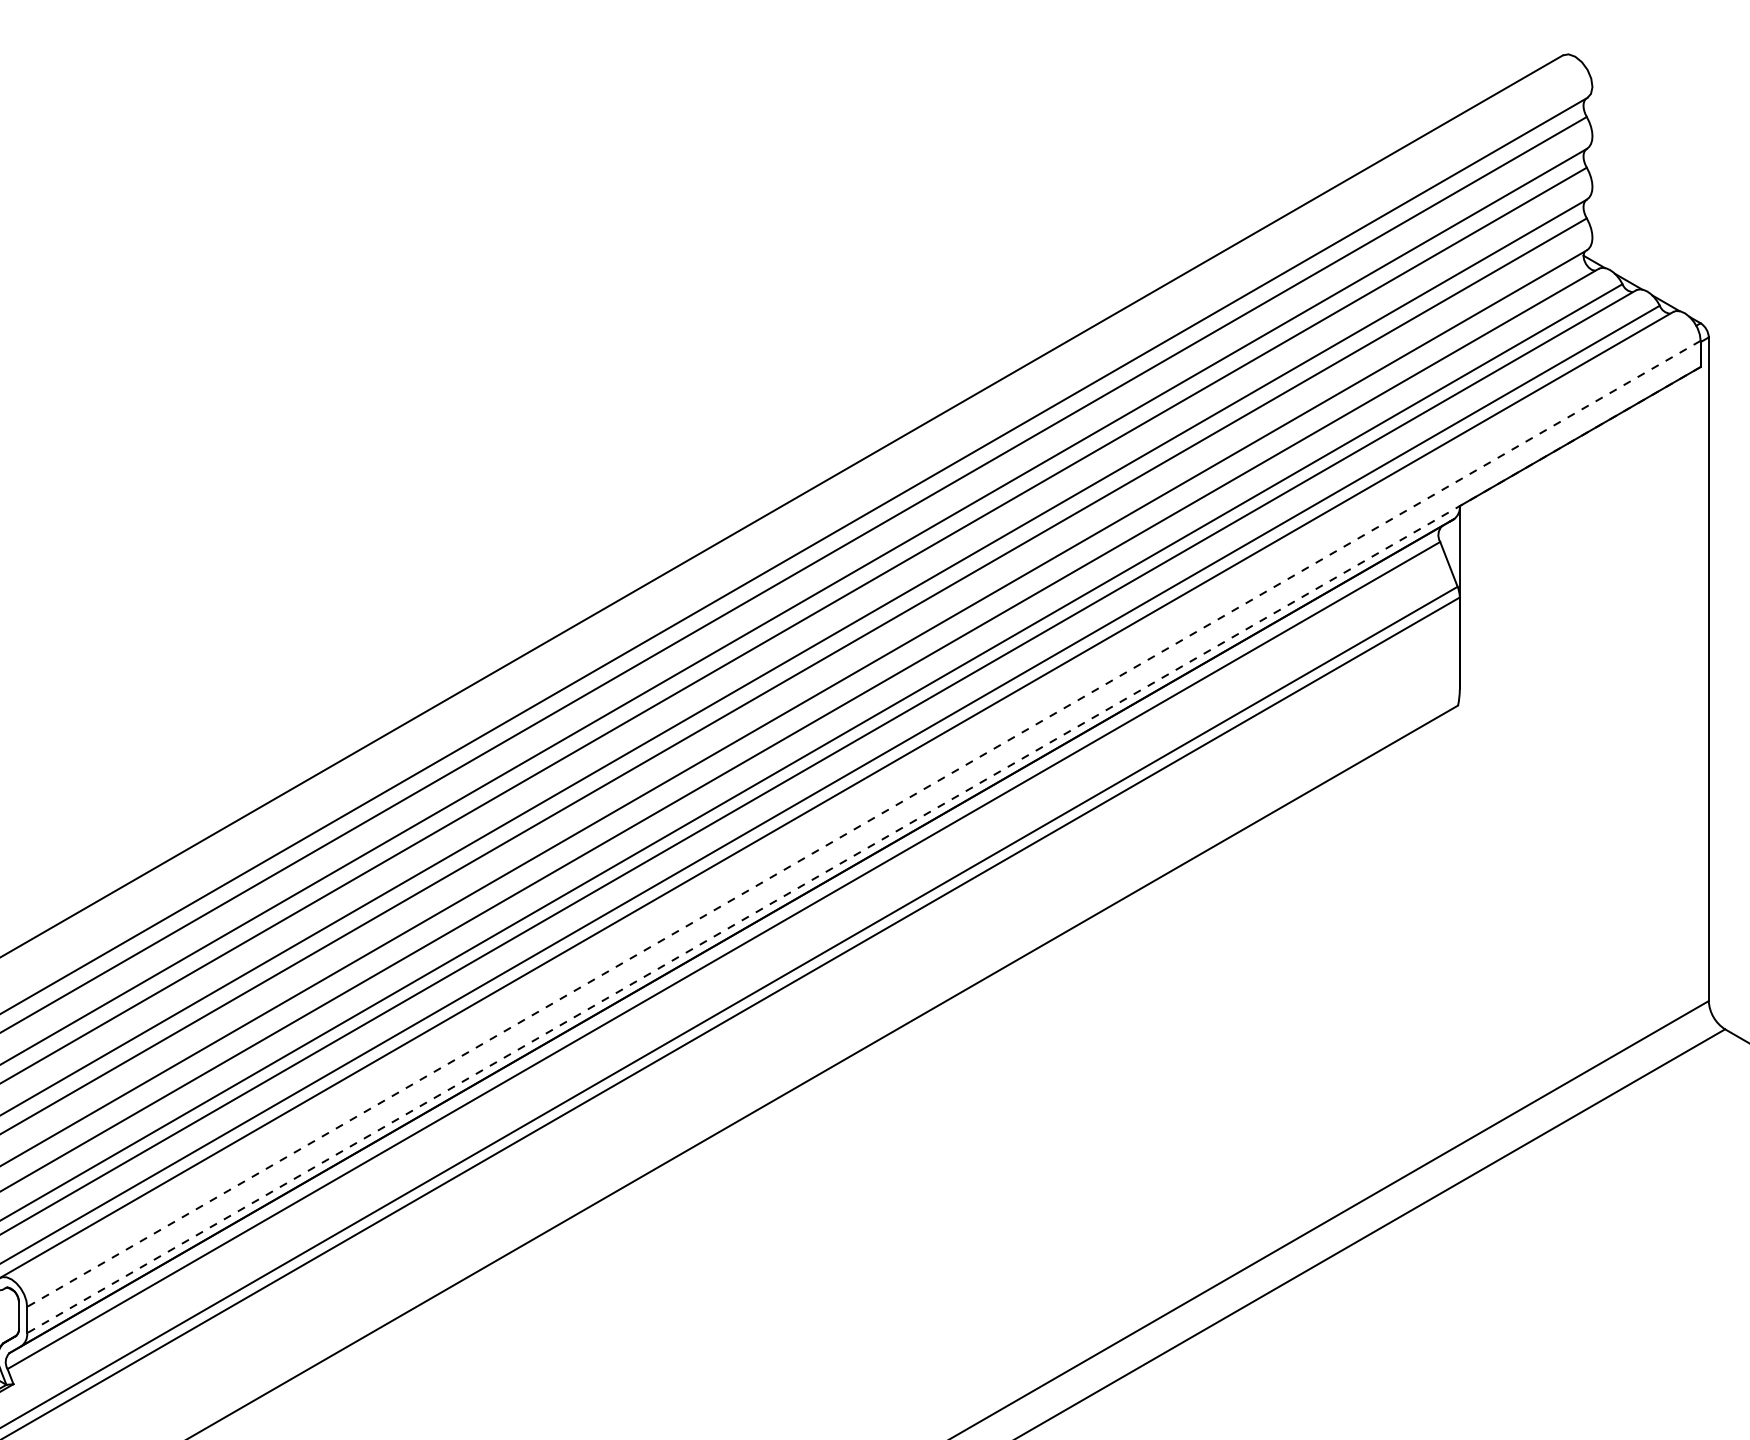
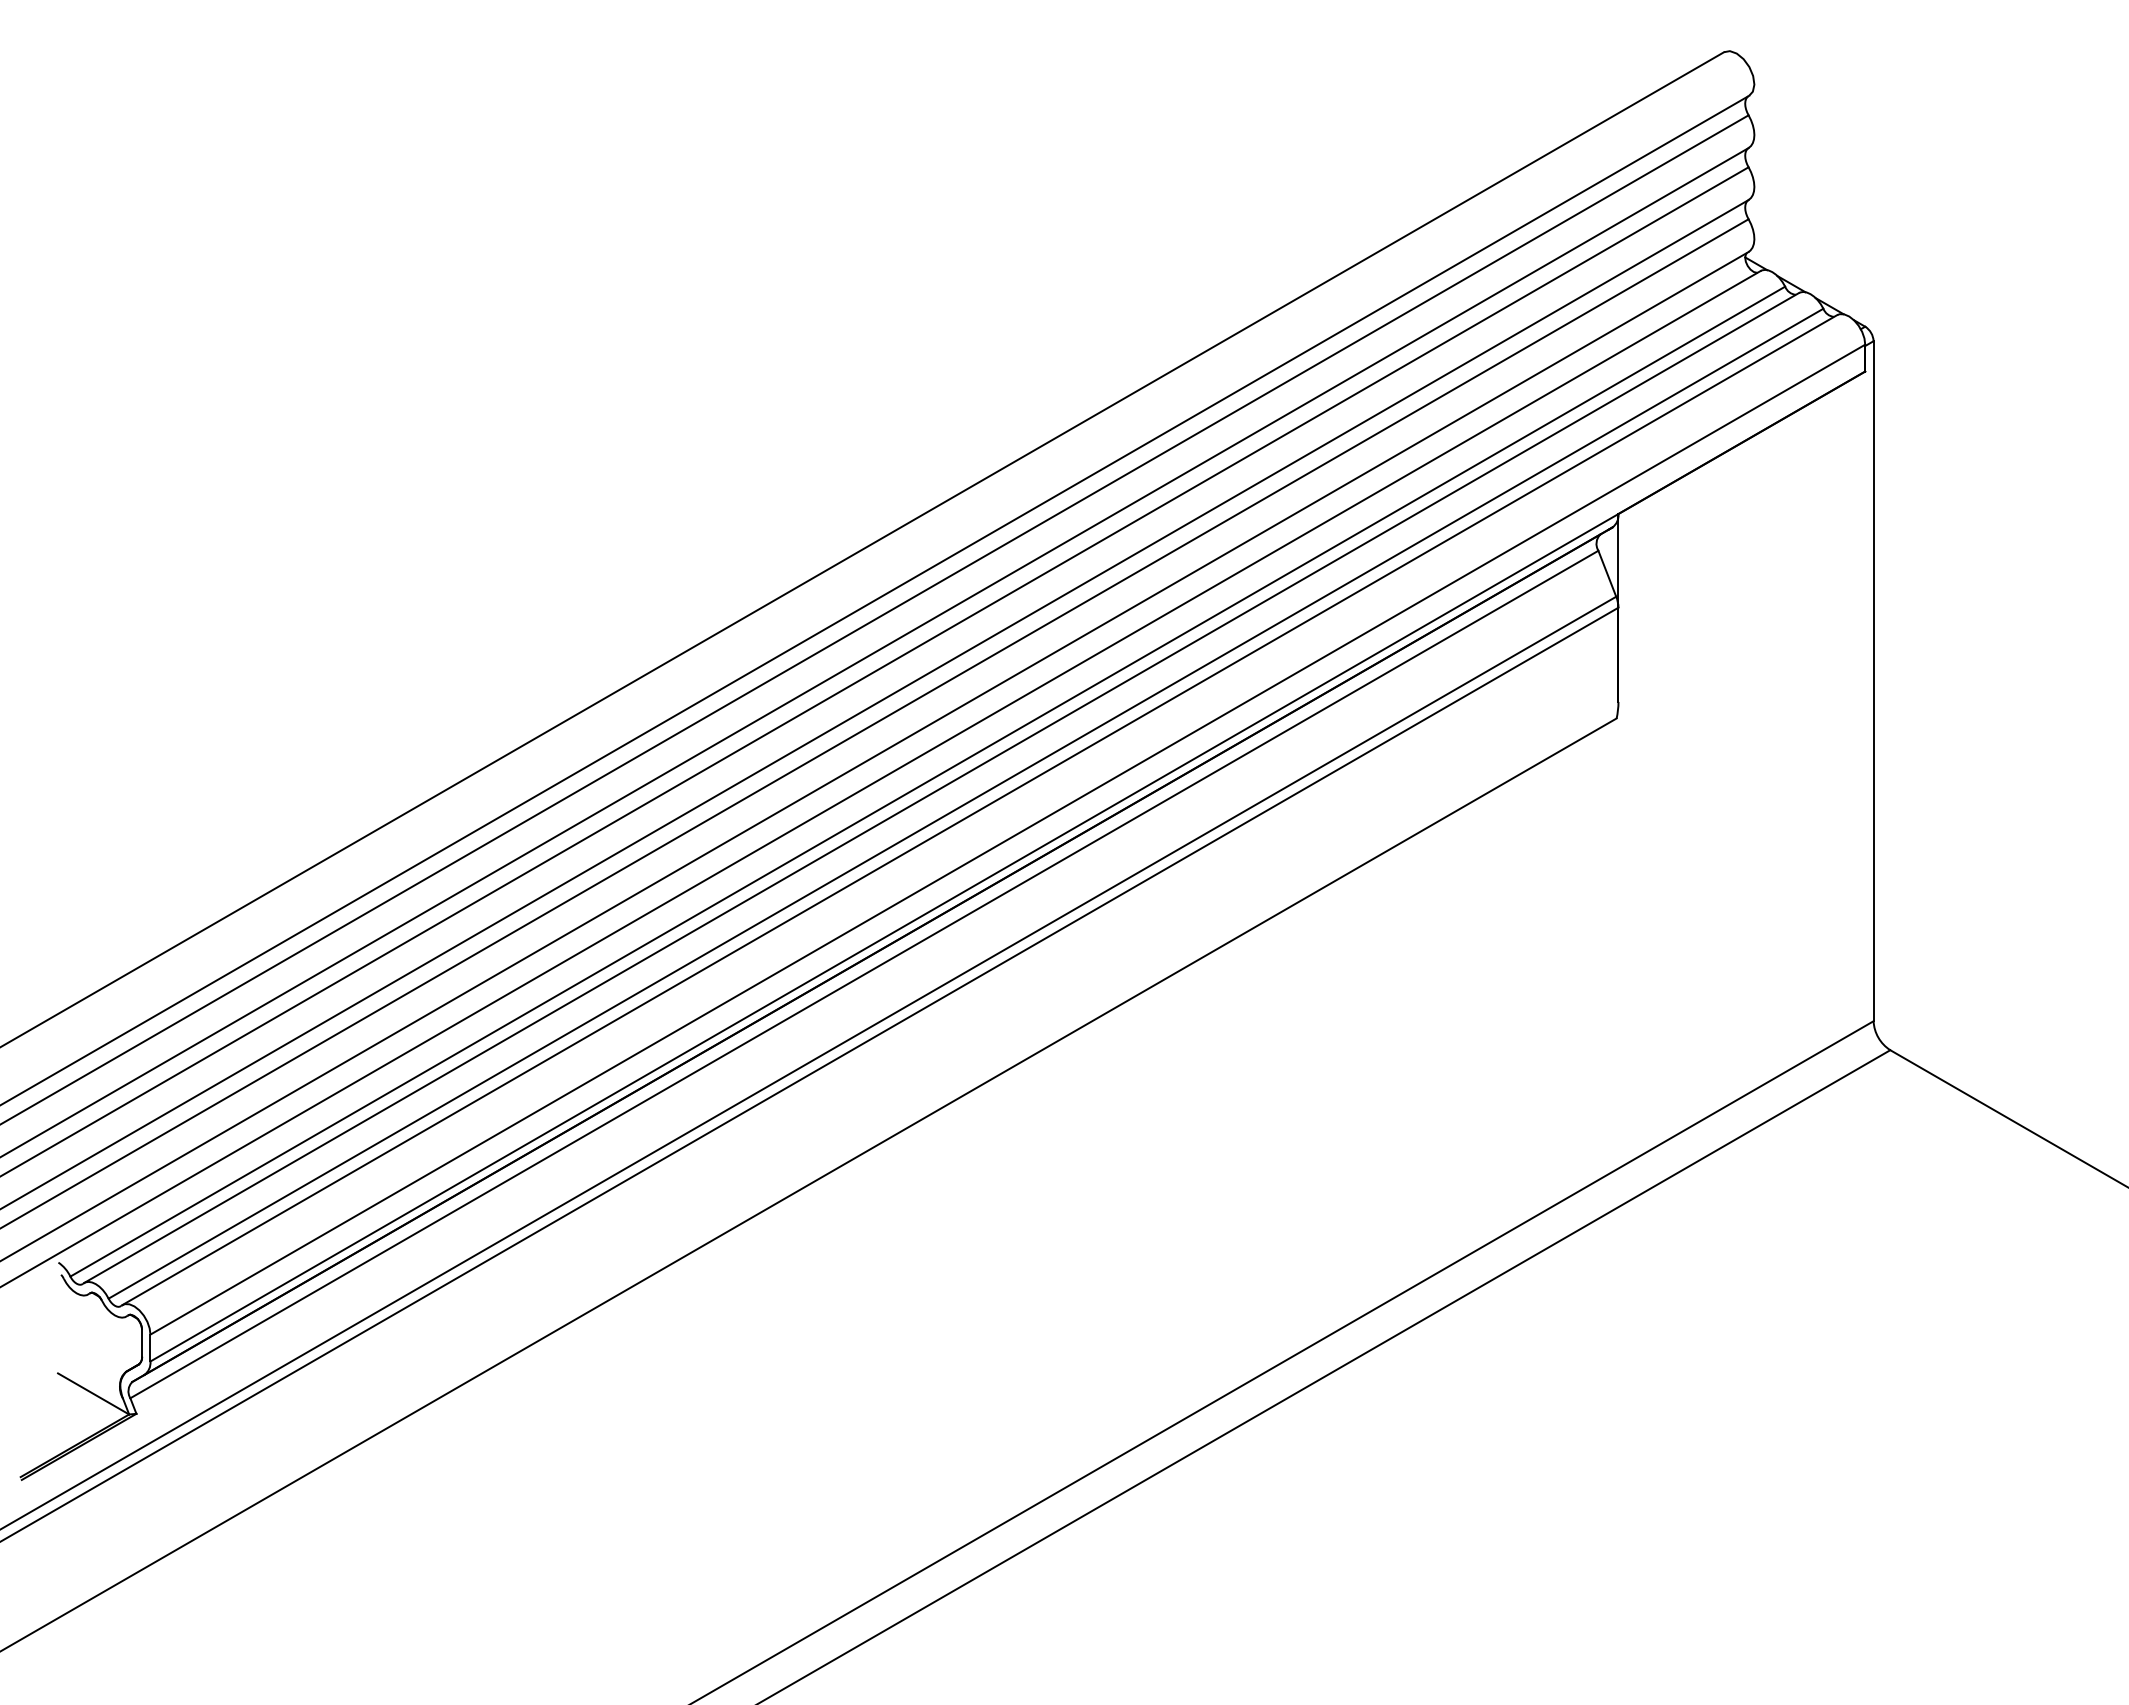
line: (863, 823) -> (1007, 839), dashed -> solid
line: (863, 850) -> (1007, 866), dashed -> solid

